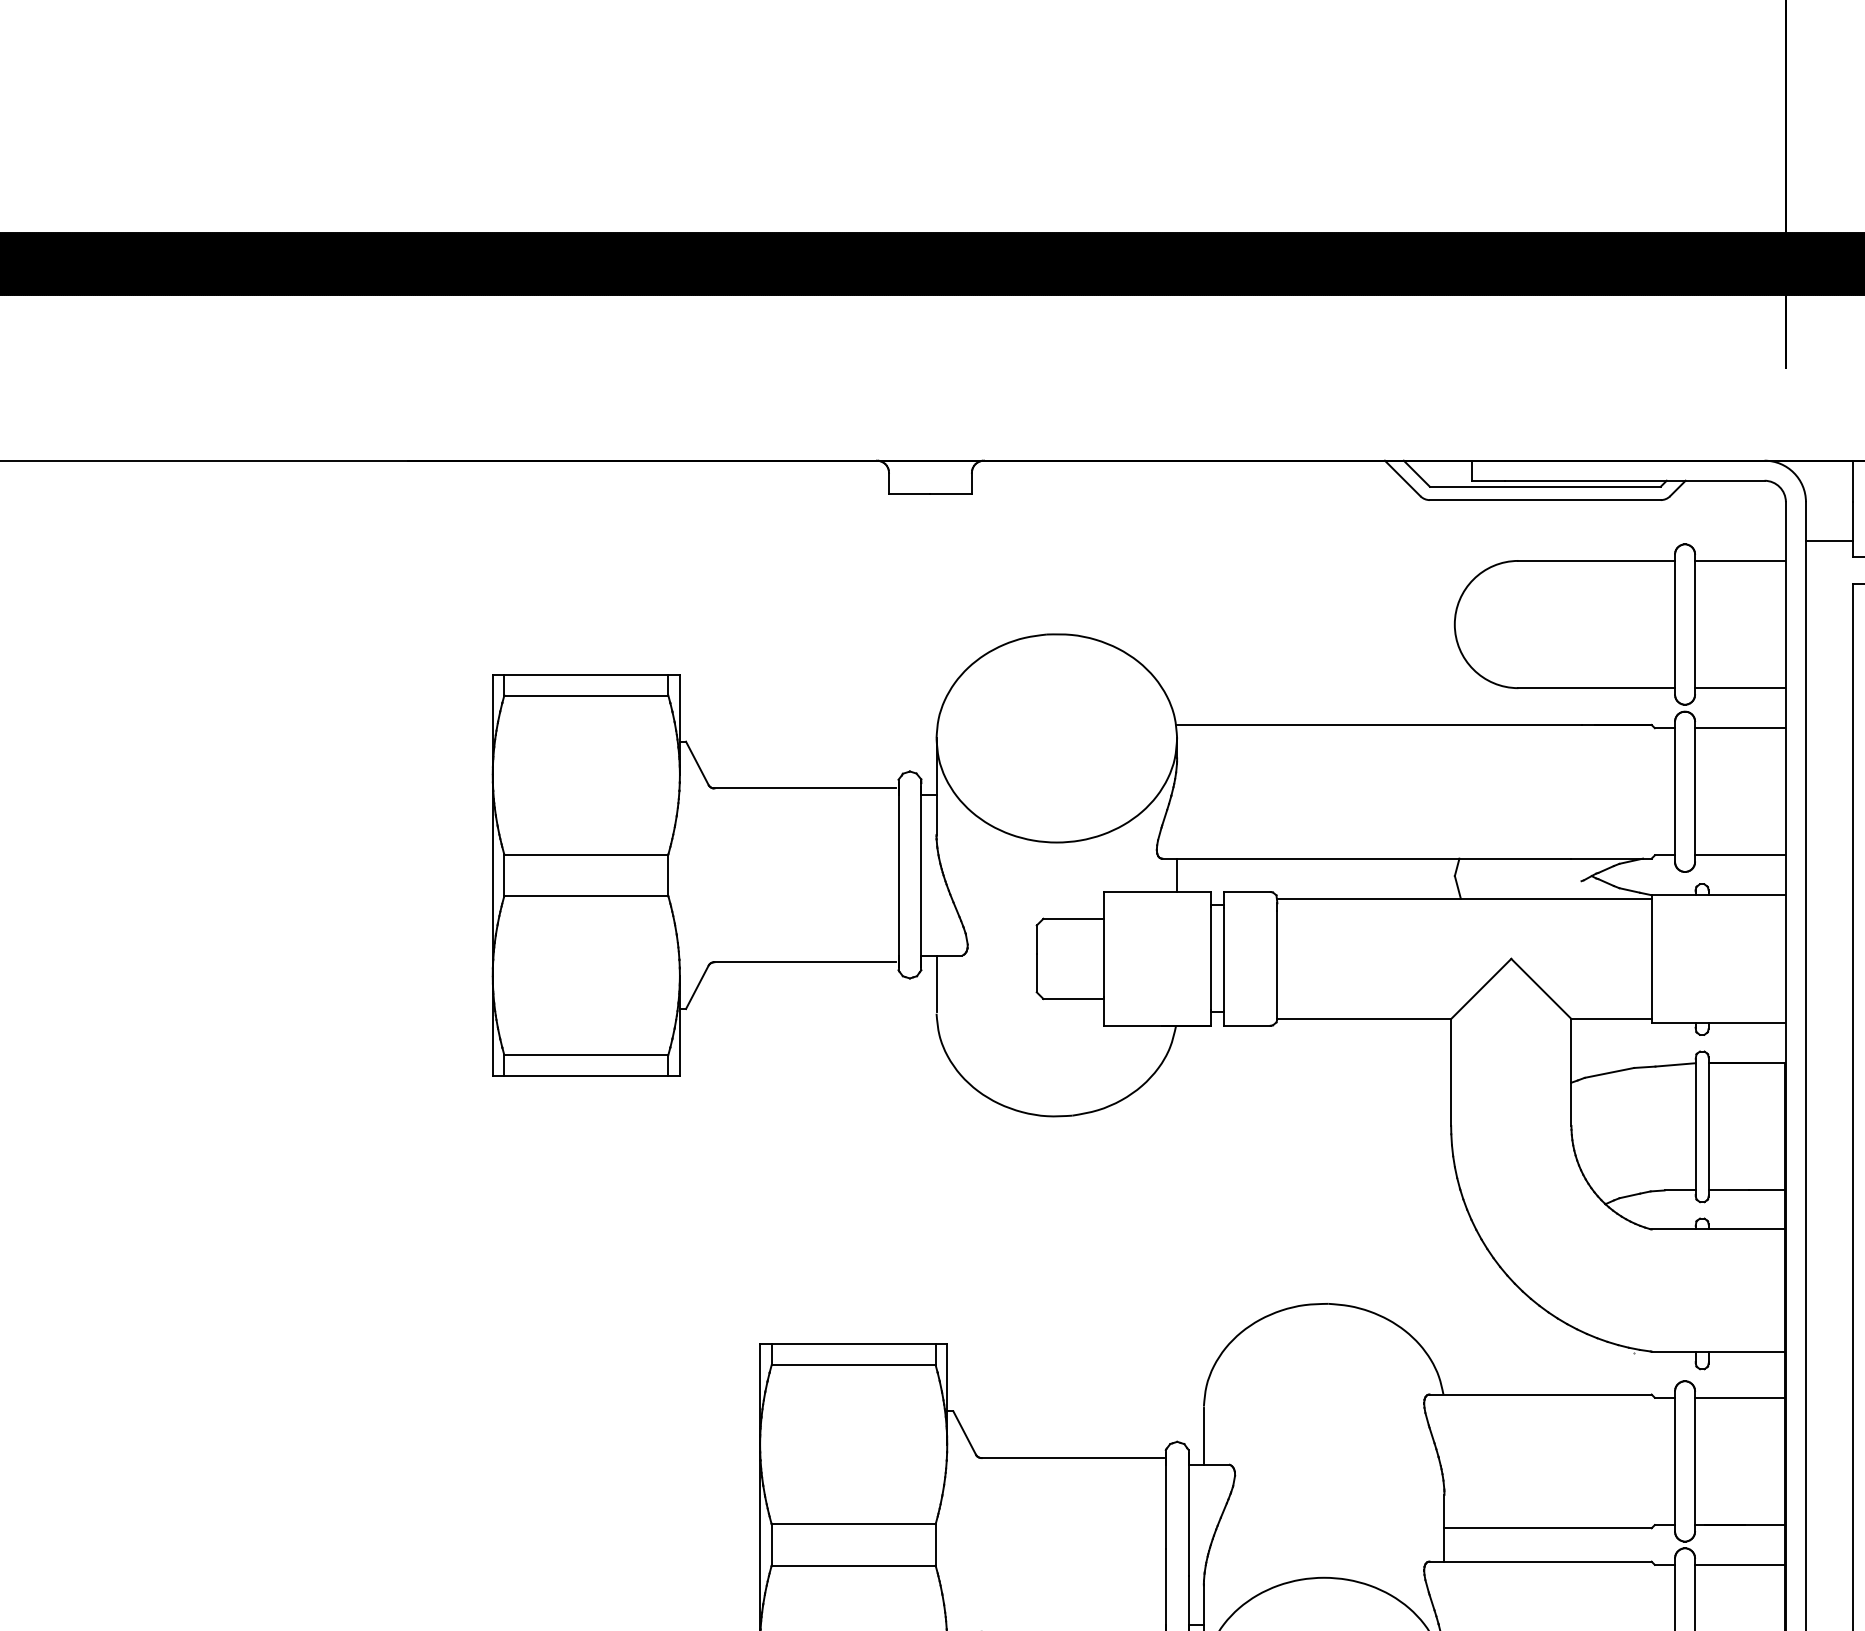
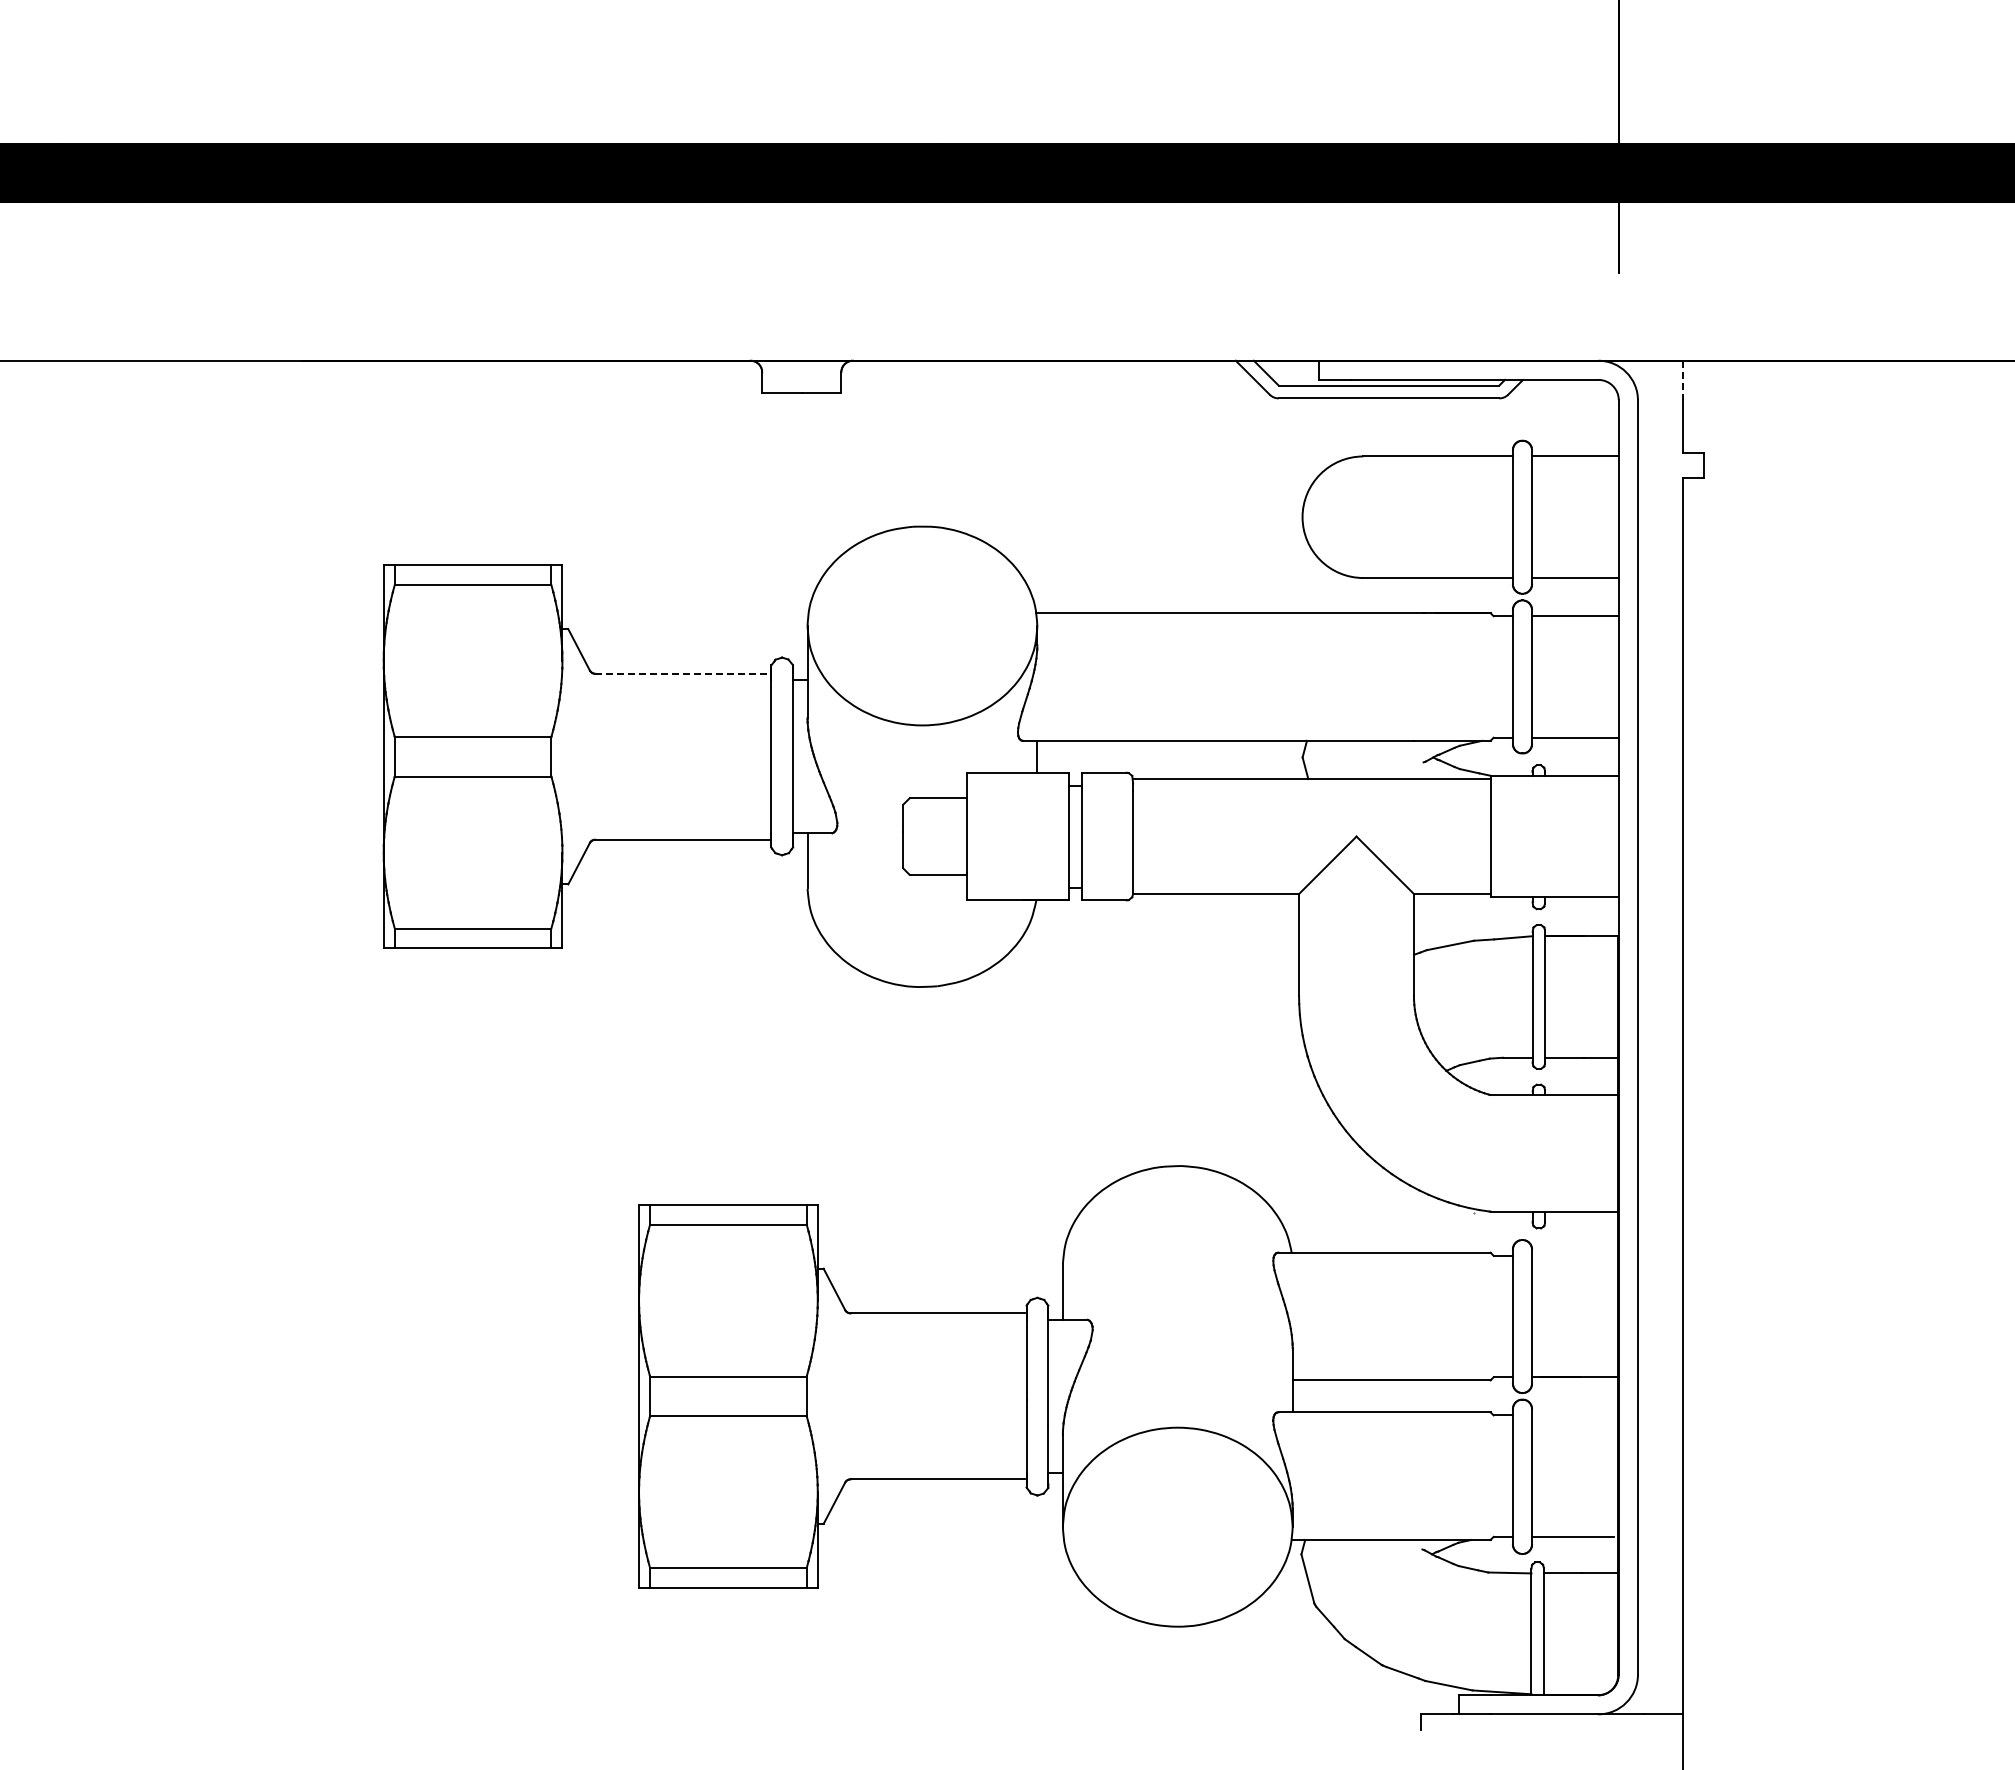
line: (1852, 481) -> (1682, 380), solid -> dashed
line: (1828, 541) -> (1659, 437), removed
line: (805, 788) -> (682, 673), solid -> dashed
line: (1740, 1397) -> (1575, 1255), removed
line: (1740, 1565) -> (1575, 1415), removed

